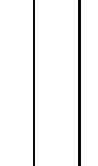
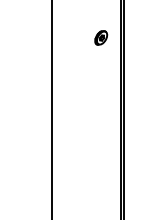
part: (65, 44) -> (100, 37), added

